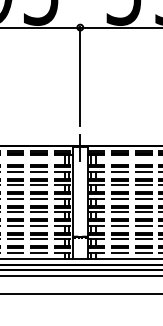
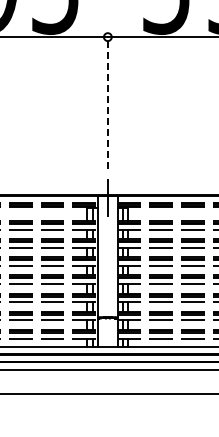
line: (80, 76) -> (107, 102), solid -> dashed

